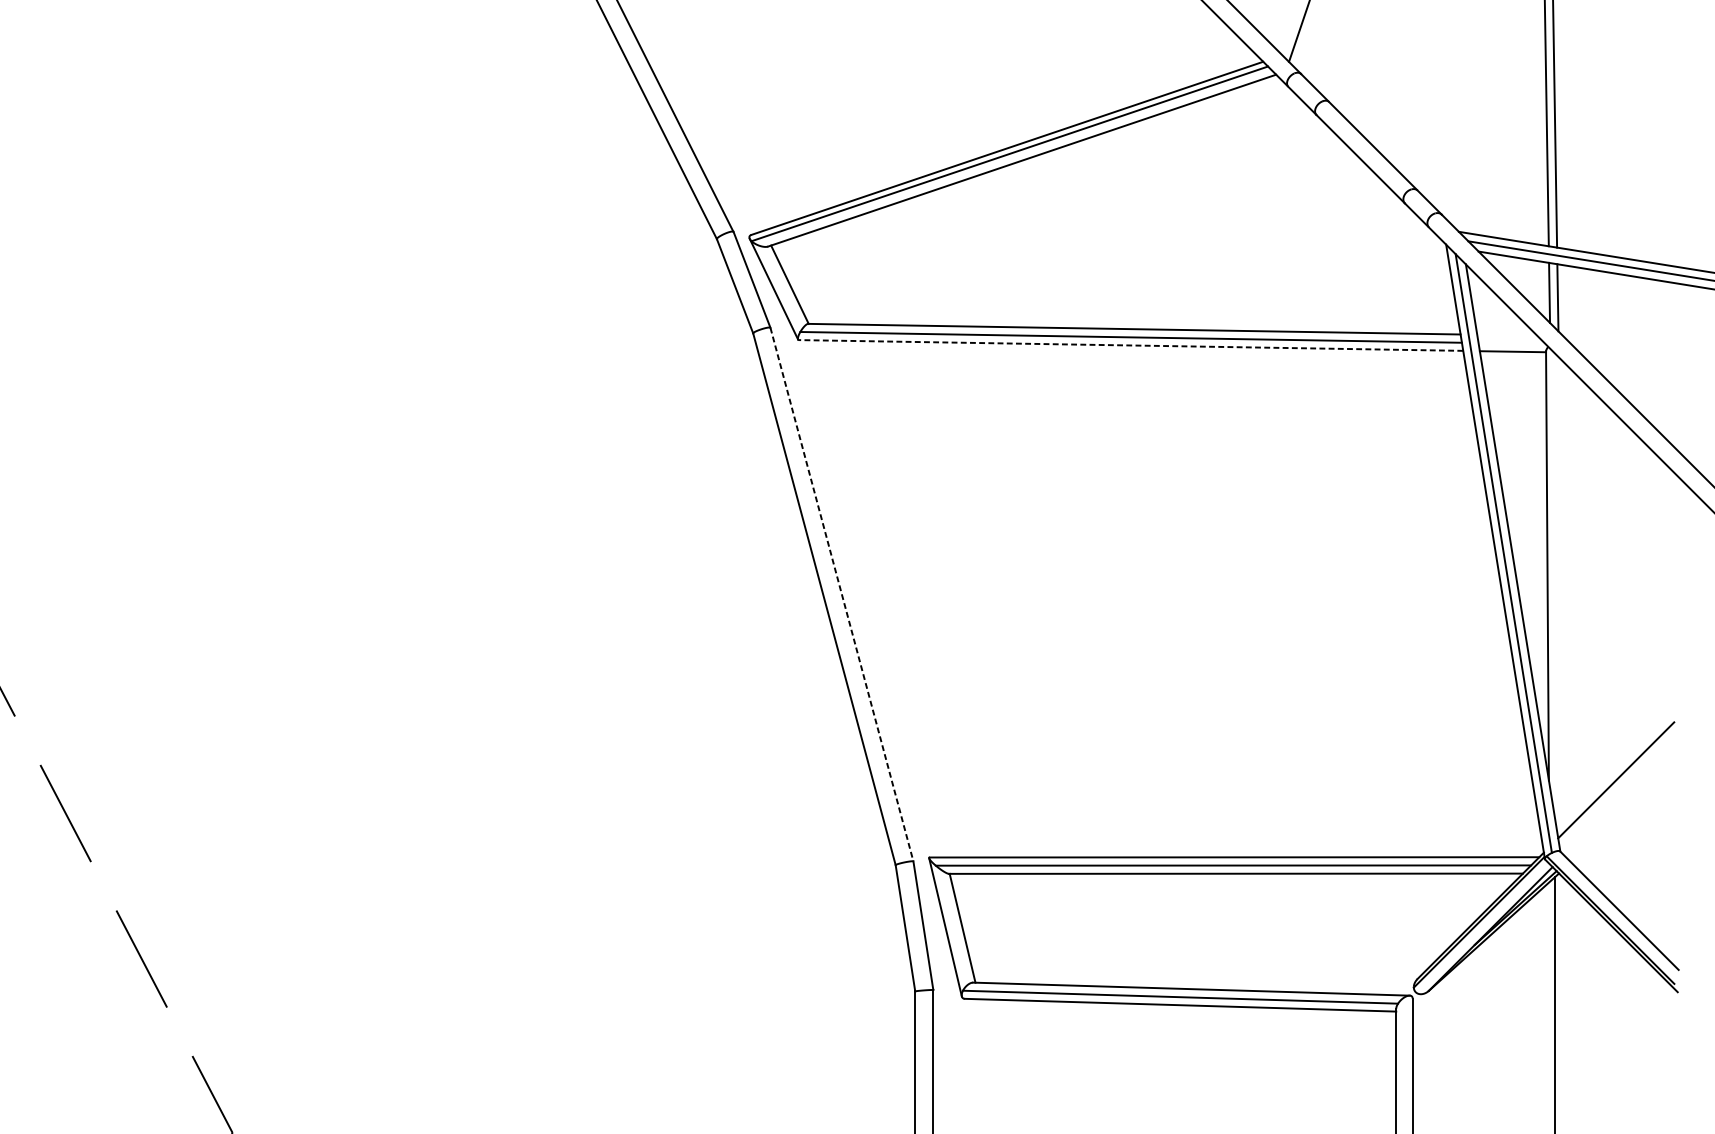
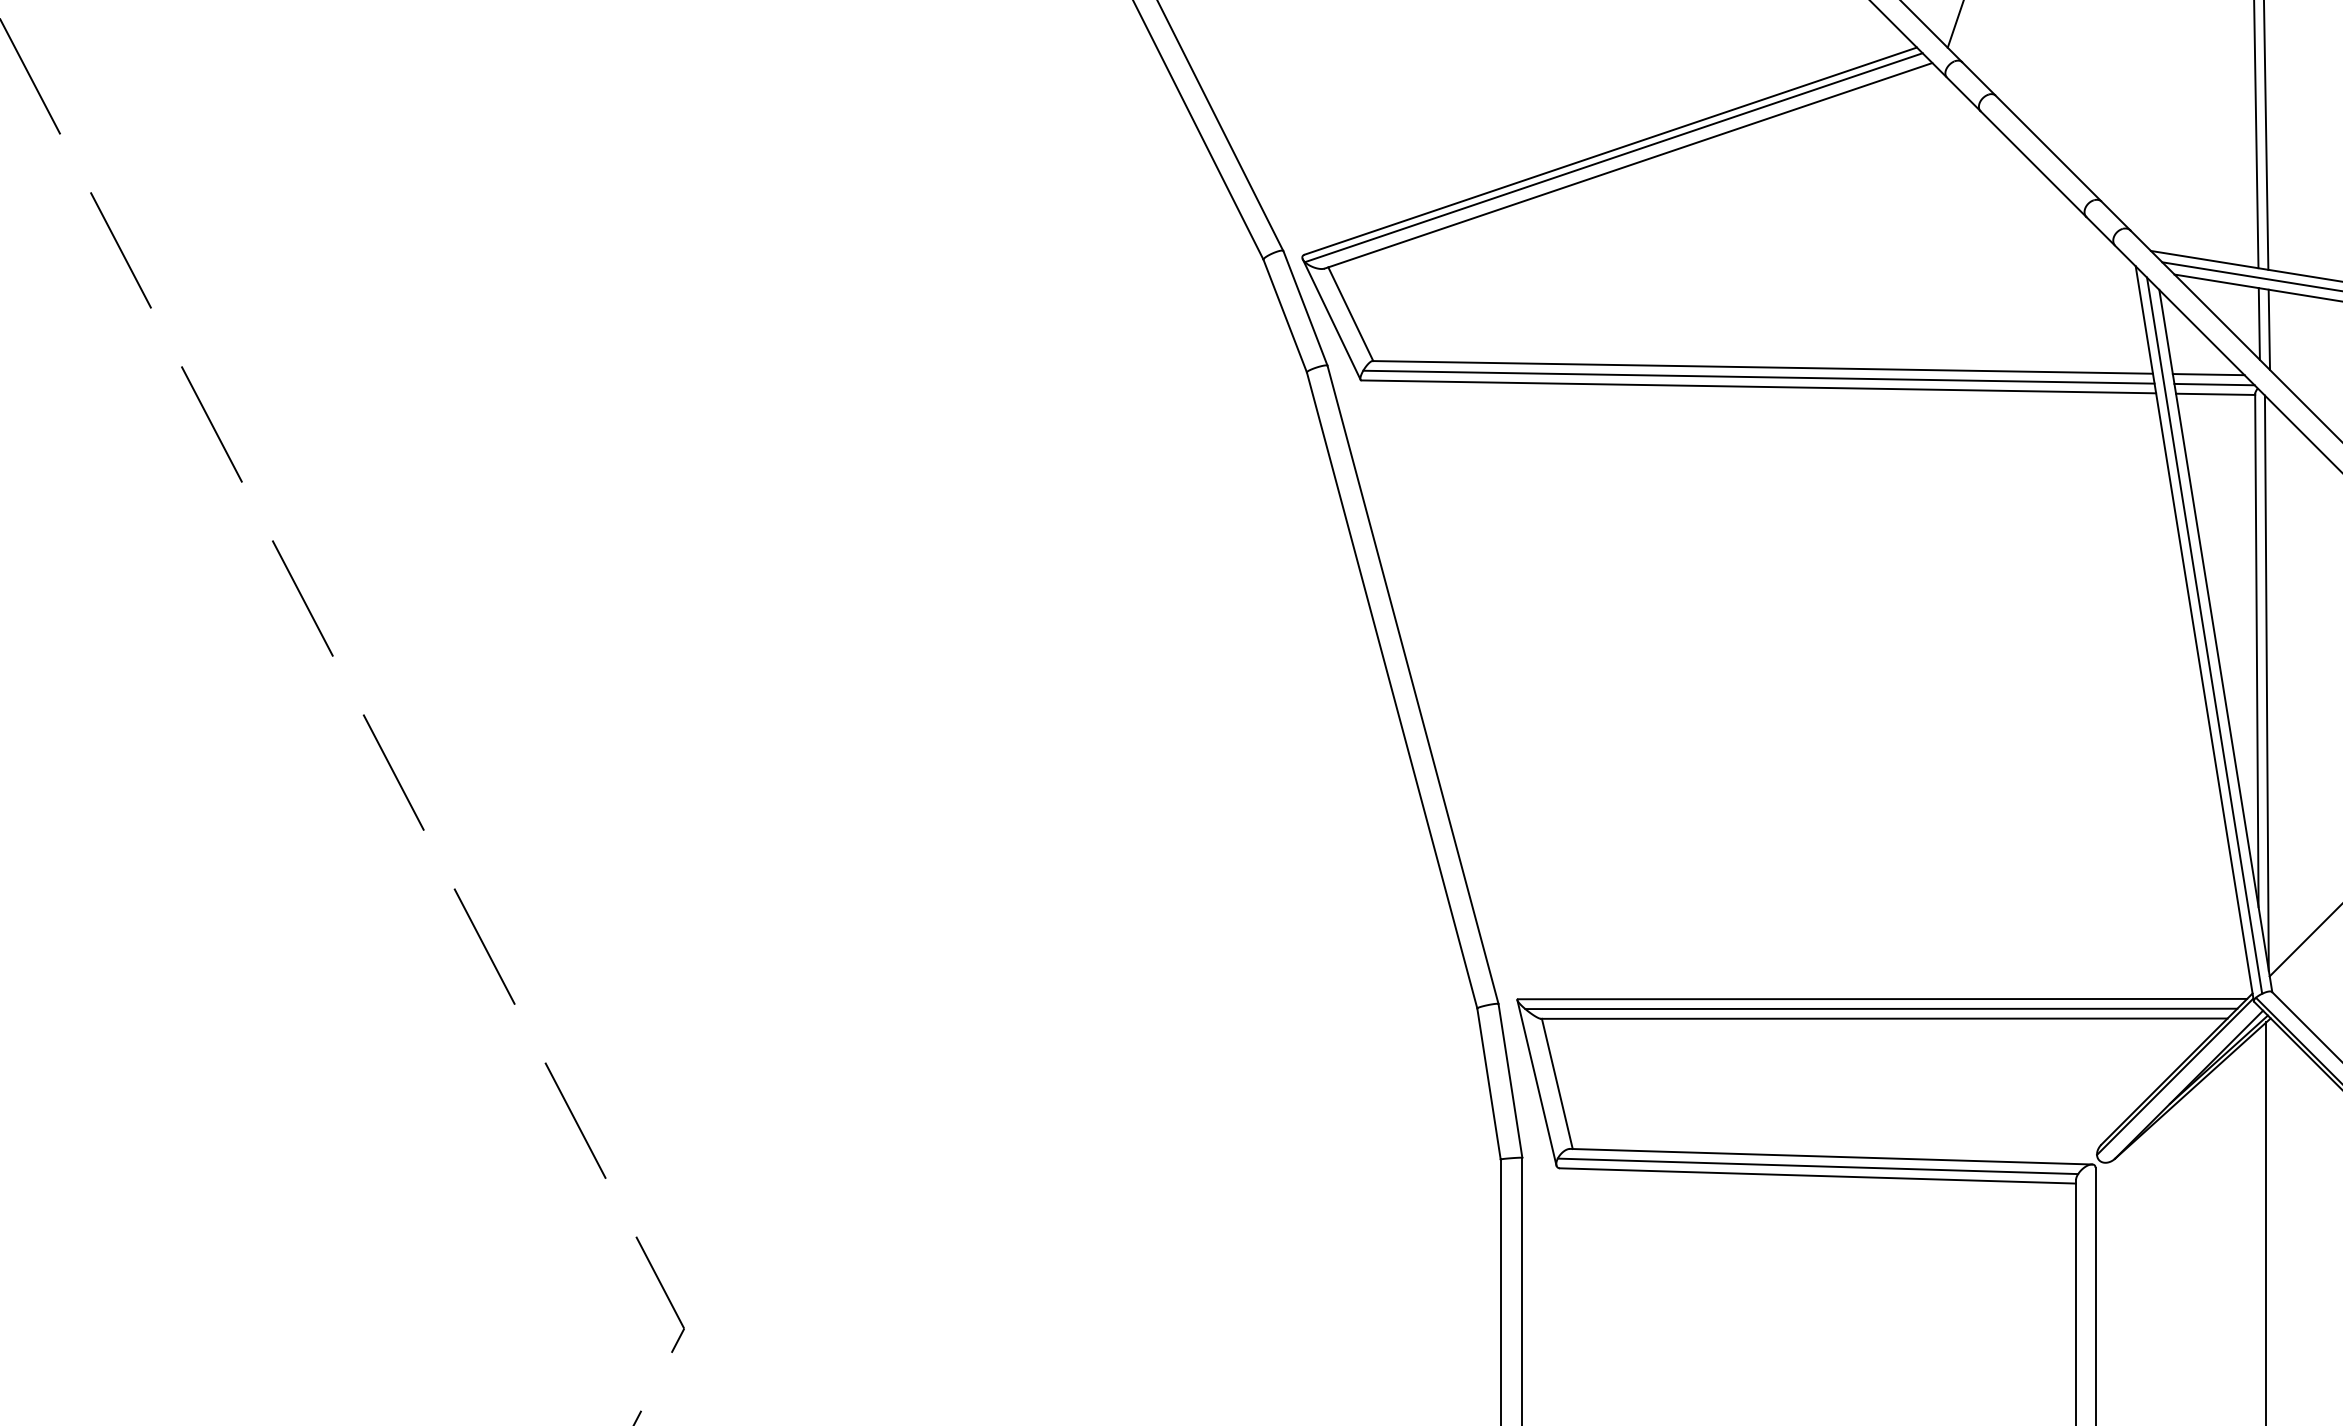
line: (1507, 335) -> (2208, 374), added
line: (1512, 343) -> (2214, 384), added
line: (1130, 345) -> (1758, 386), dashed -> solid
line: (1555, 592) -> (2266, 682), added
line: (842, 595) -> (1413, 685), dashed -> solid

